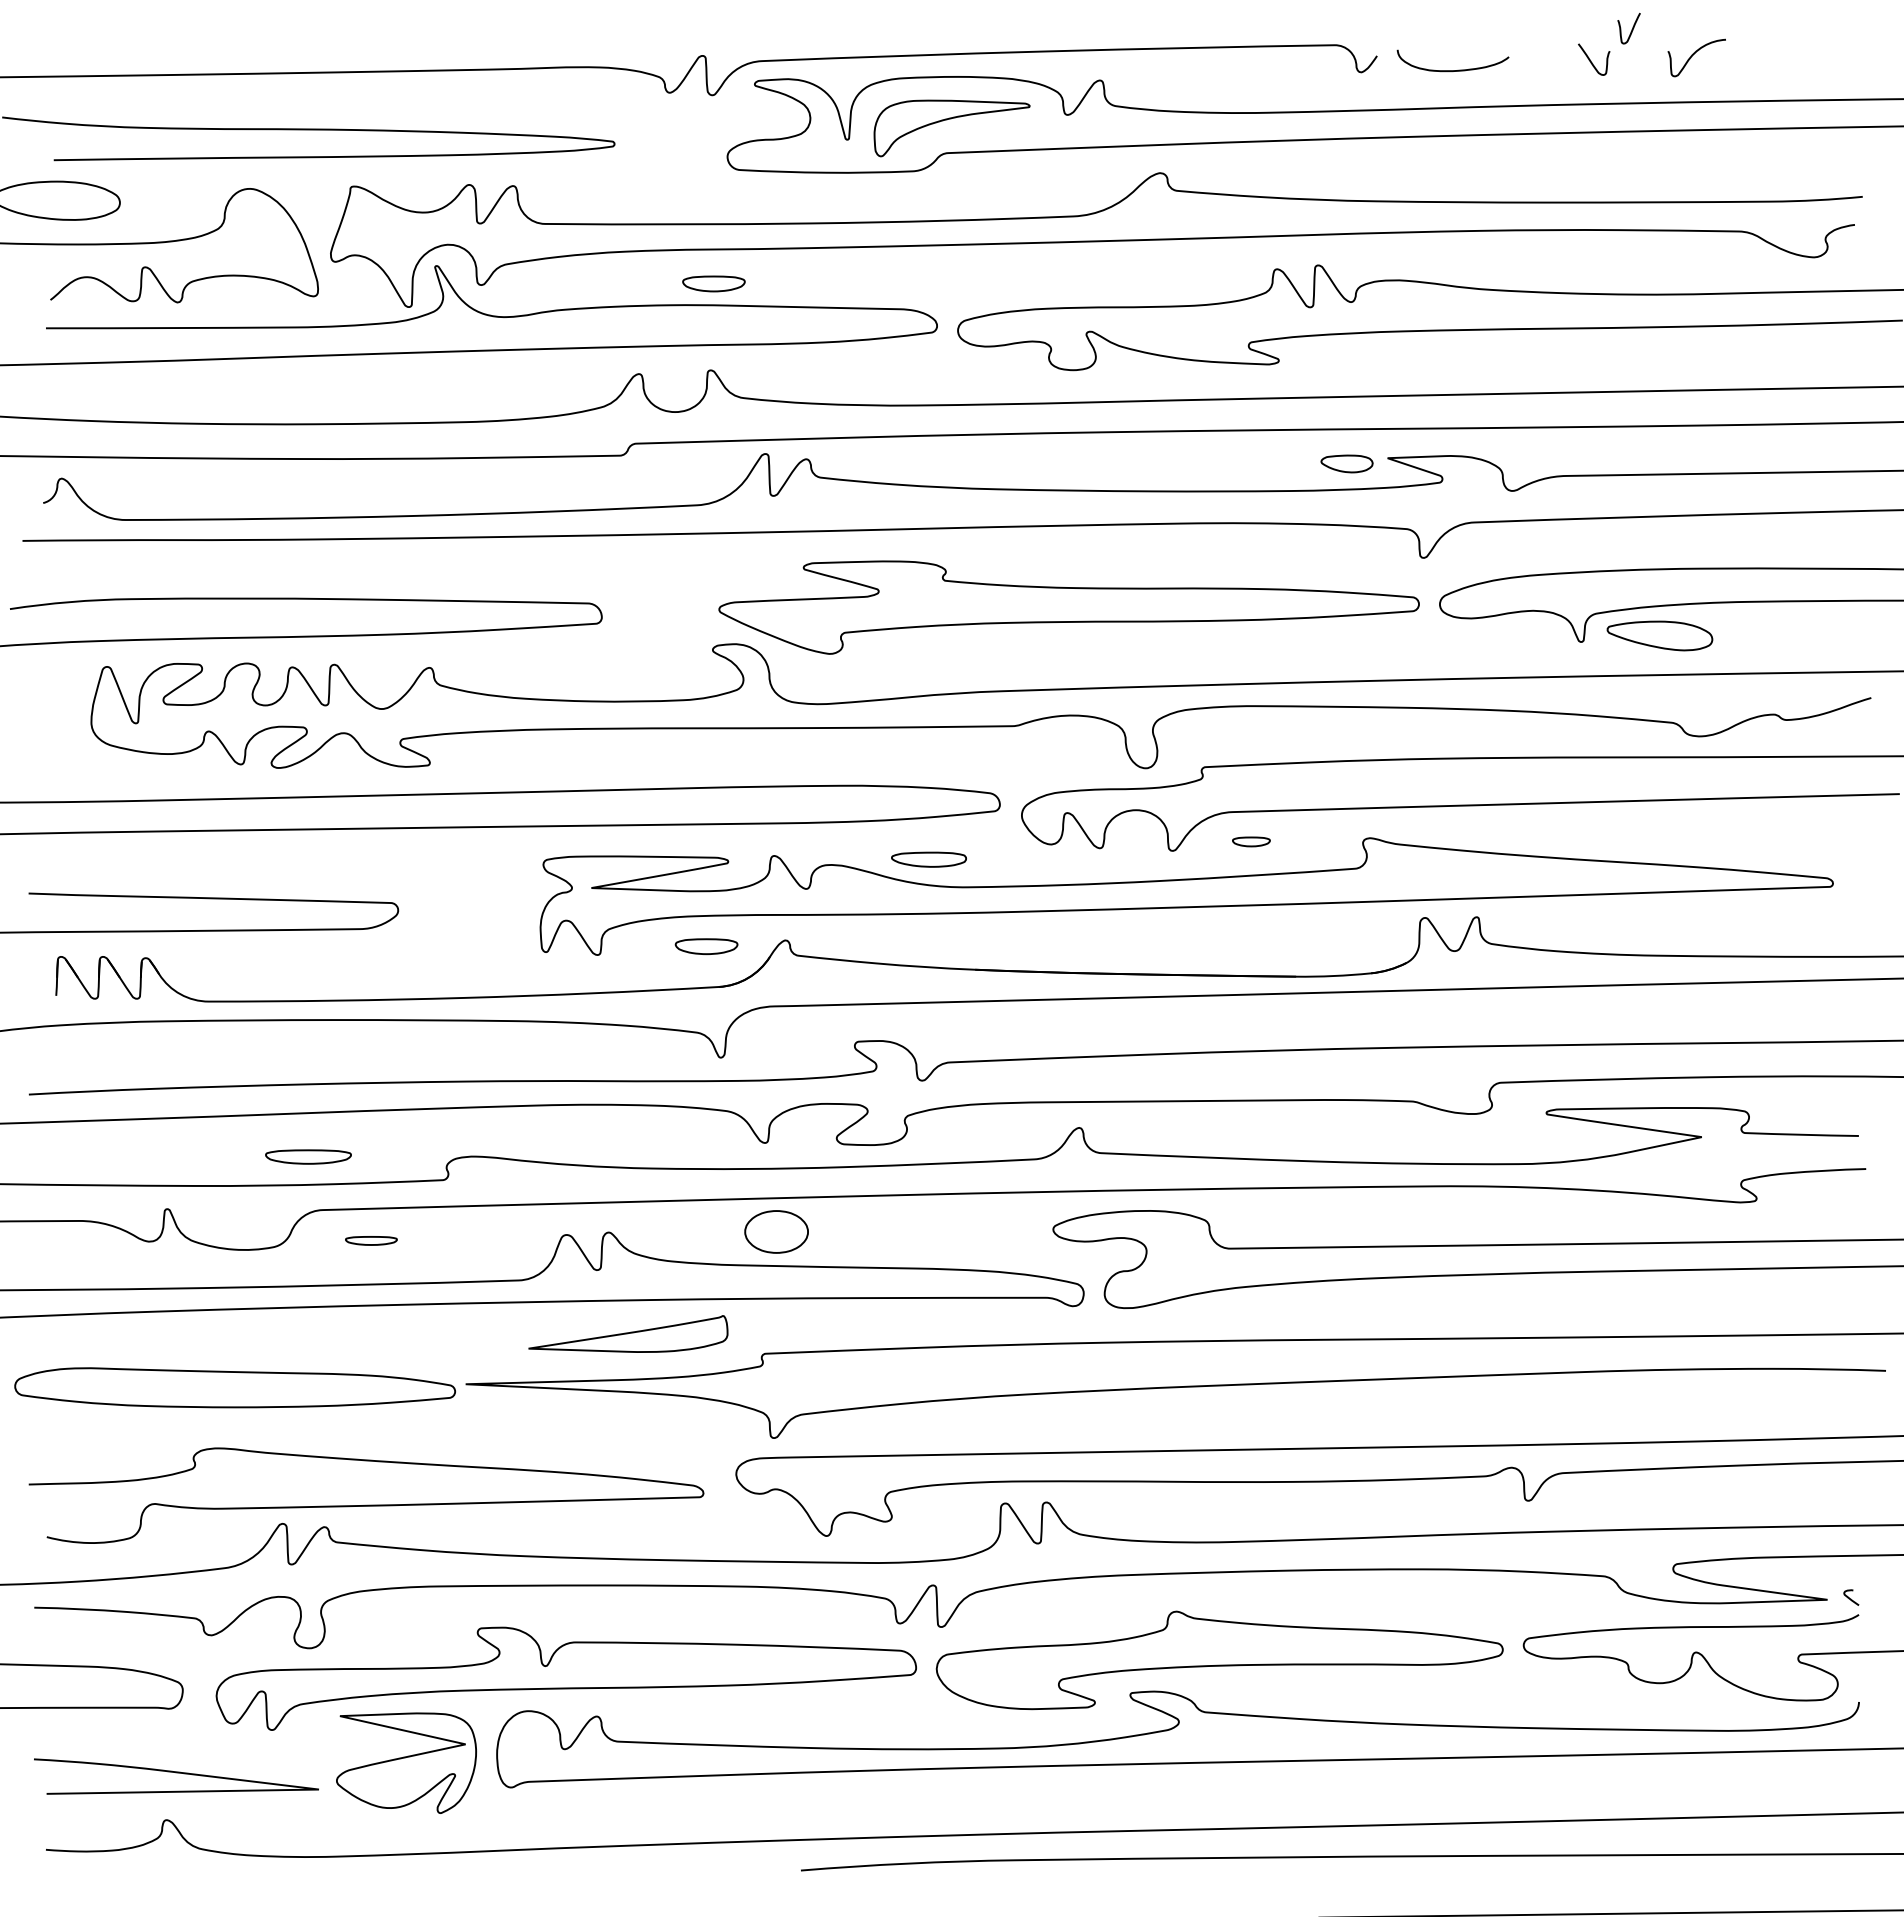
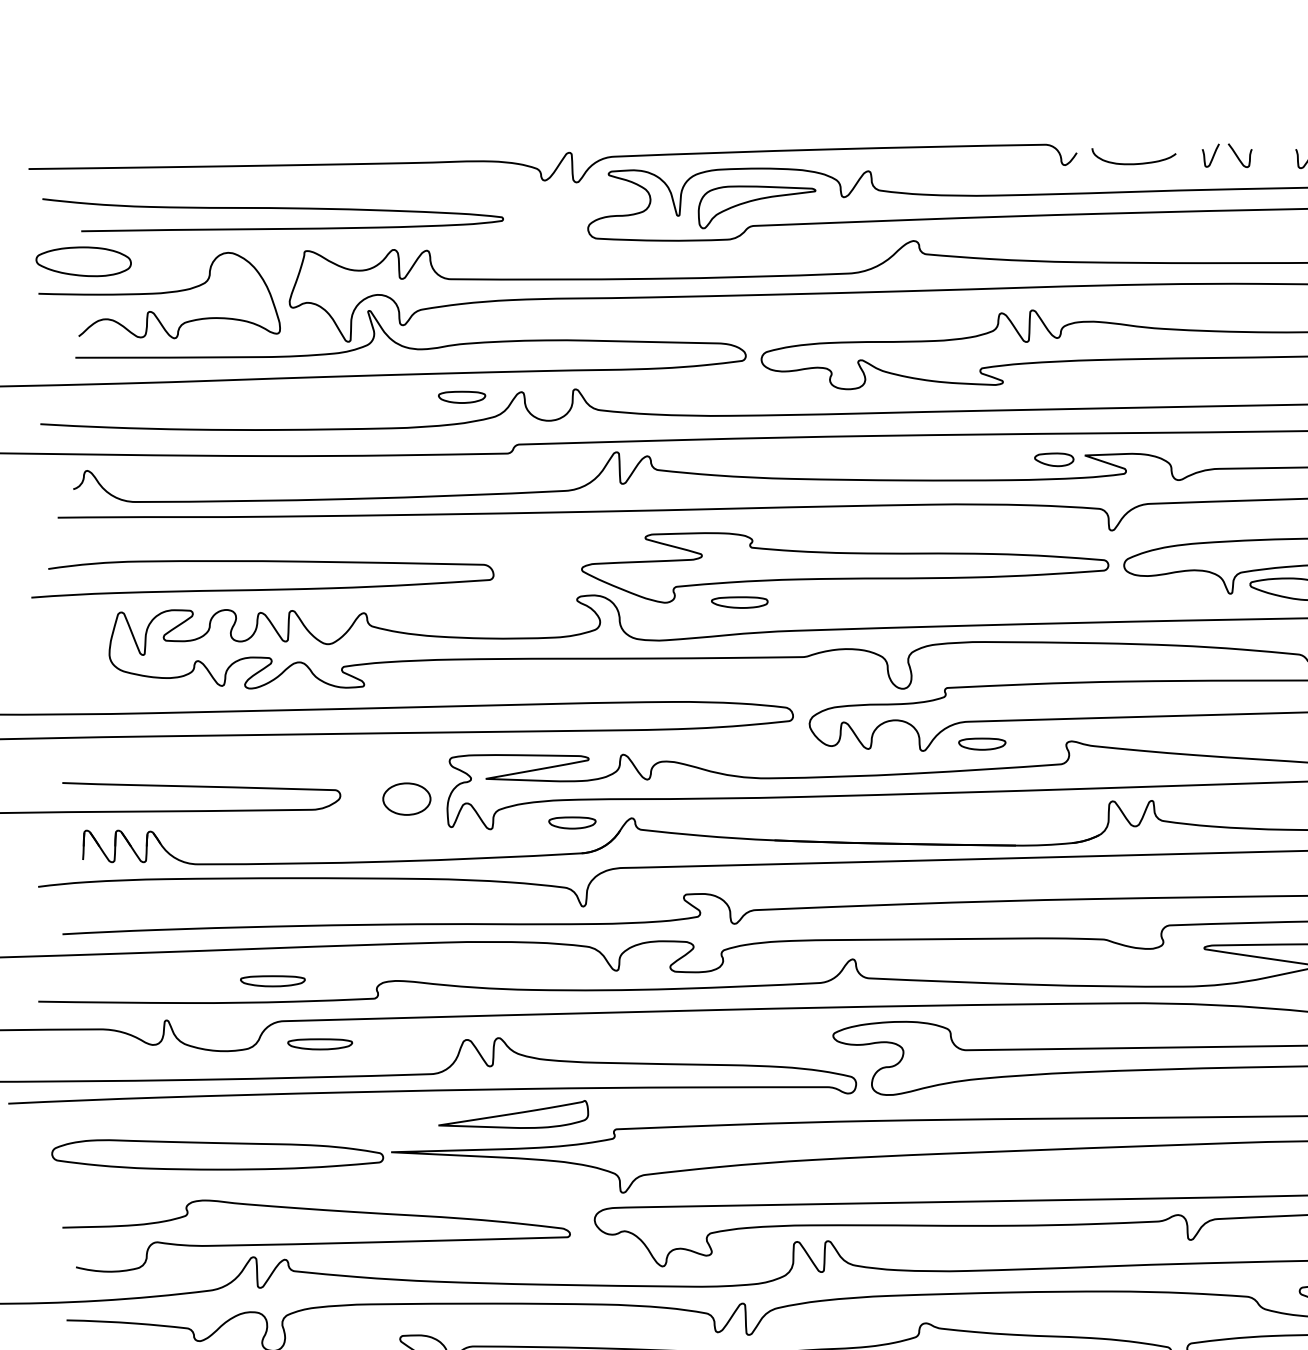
curve: (1631, 29) -> (1212, 156), moved
part: (713, 283) -> (461, 397), moved
part: (1251, 841) -> (982, 743), size x1.67
part: (928, 859) -> (739, 602), moved
part: (776, 1231) -> (406, 798), moved
part: (371, 1240) -> (320, 1044), size x1.67

